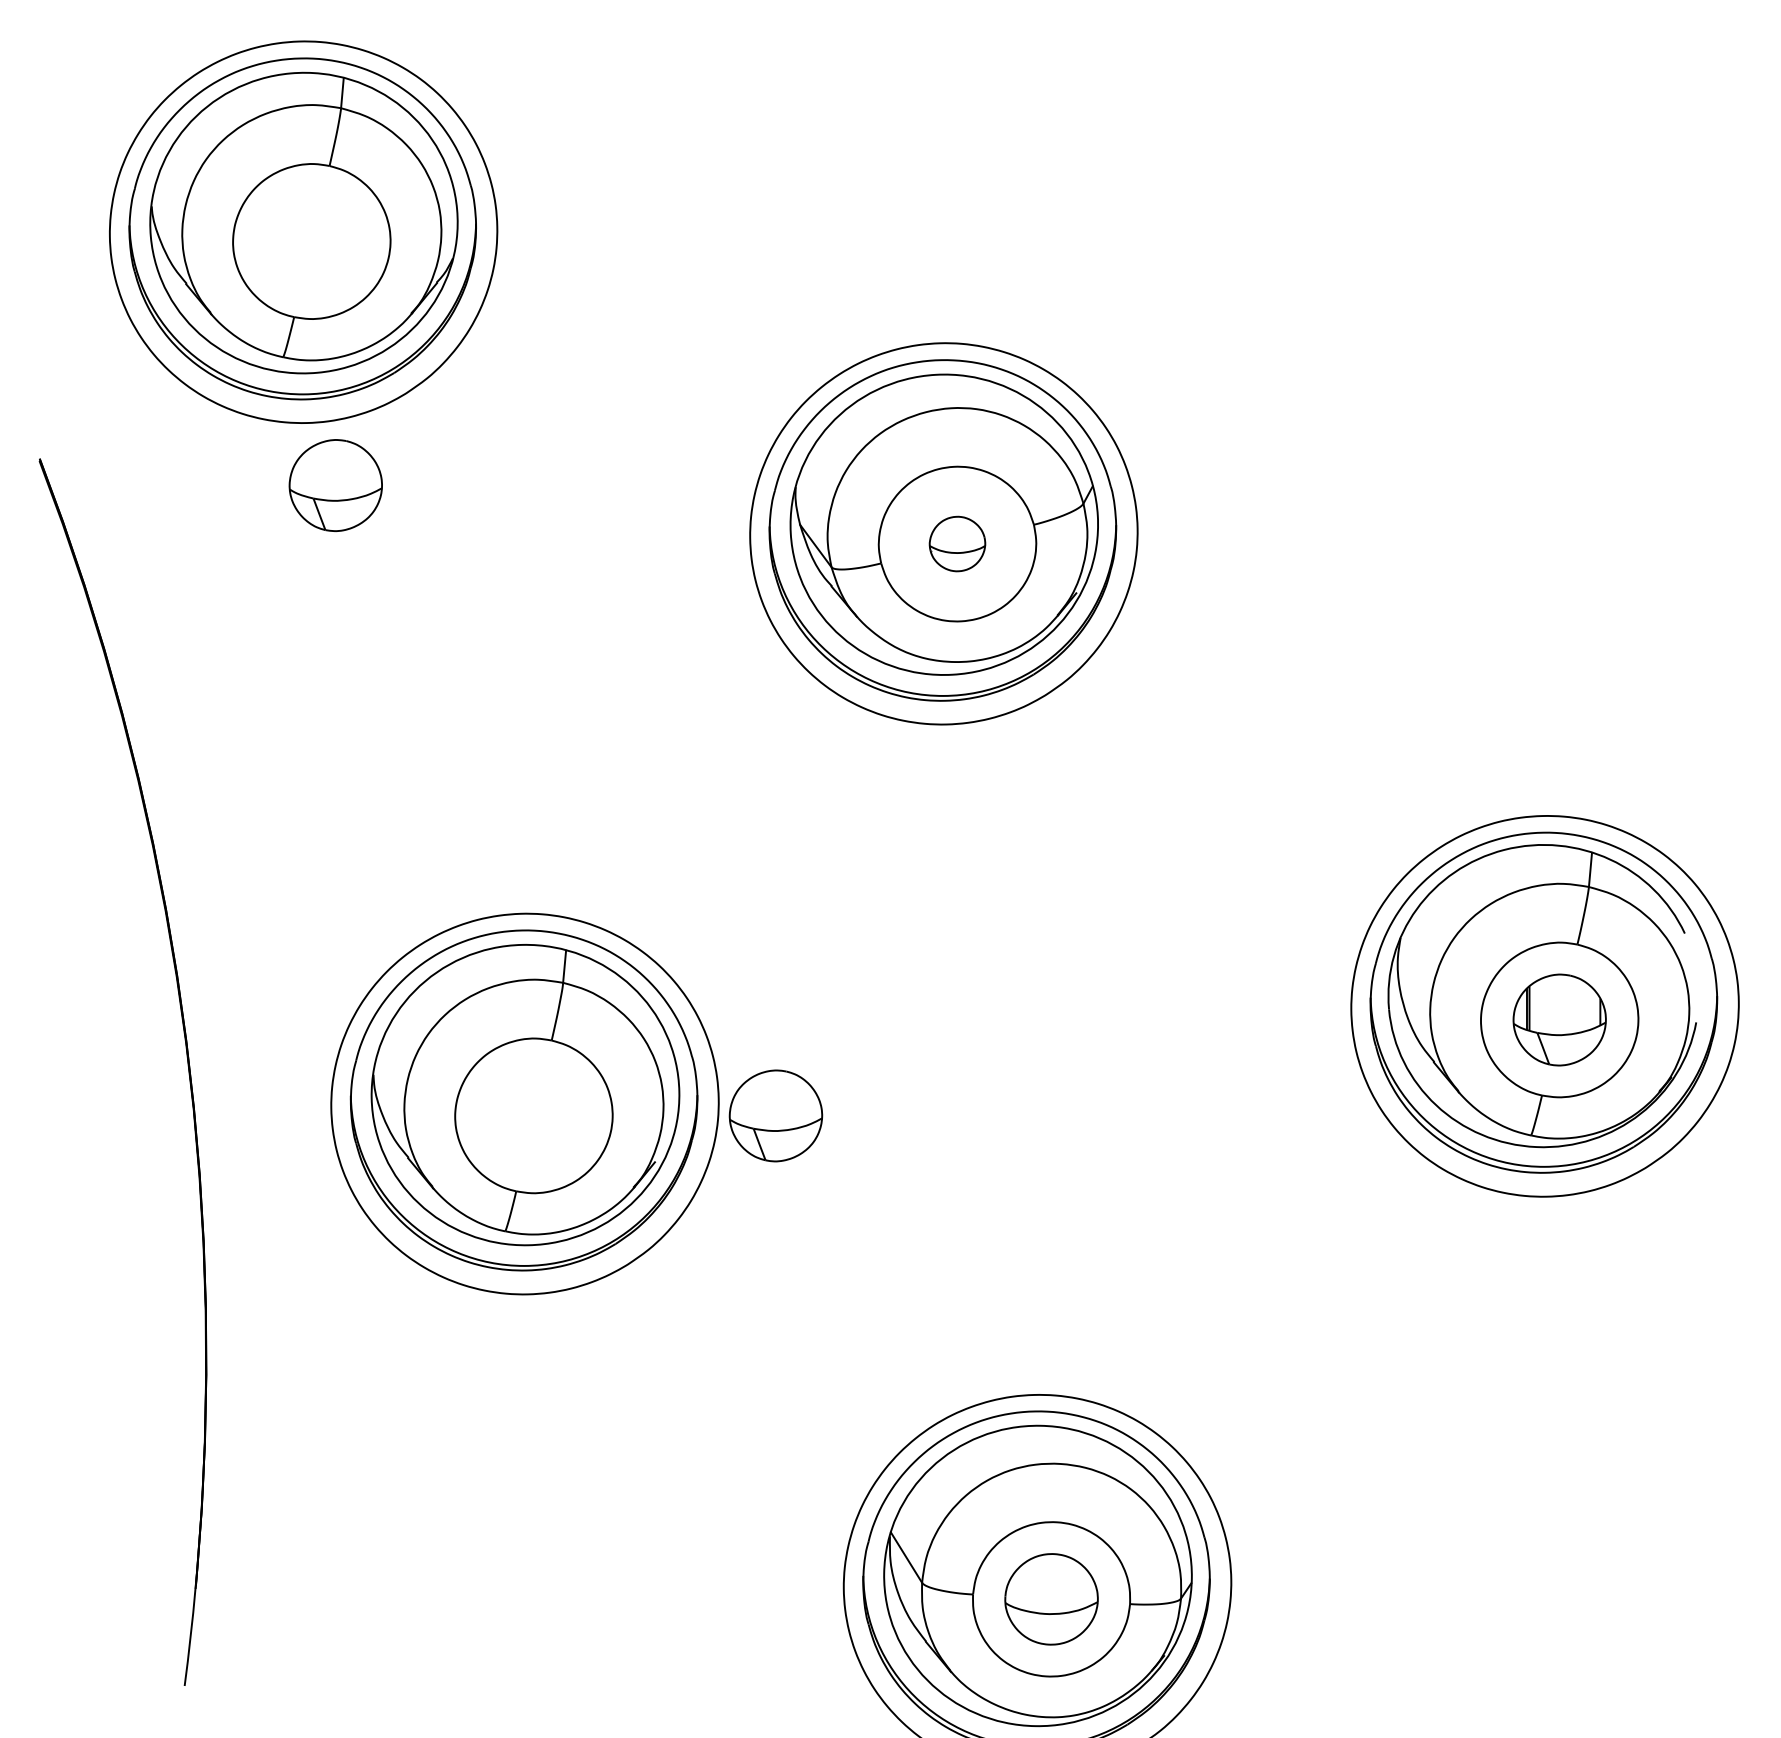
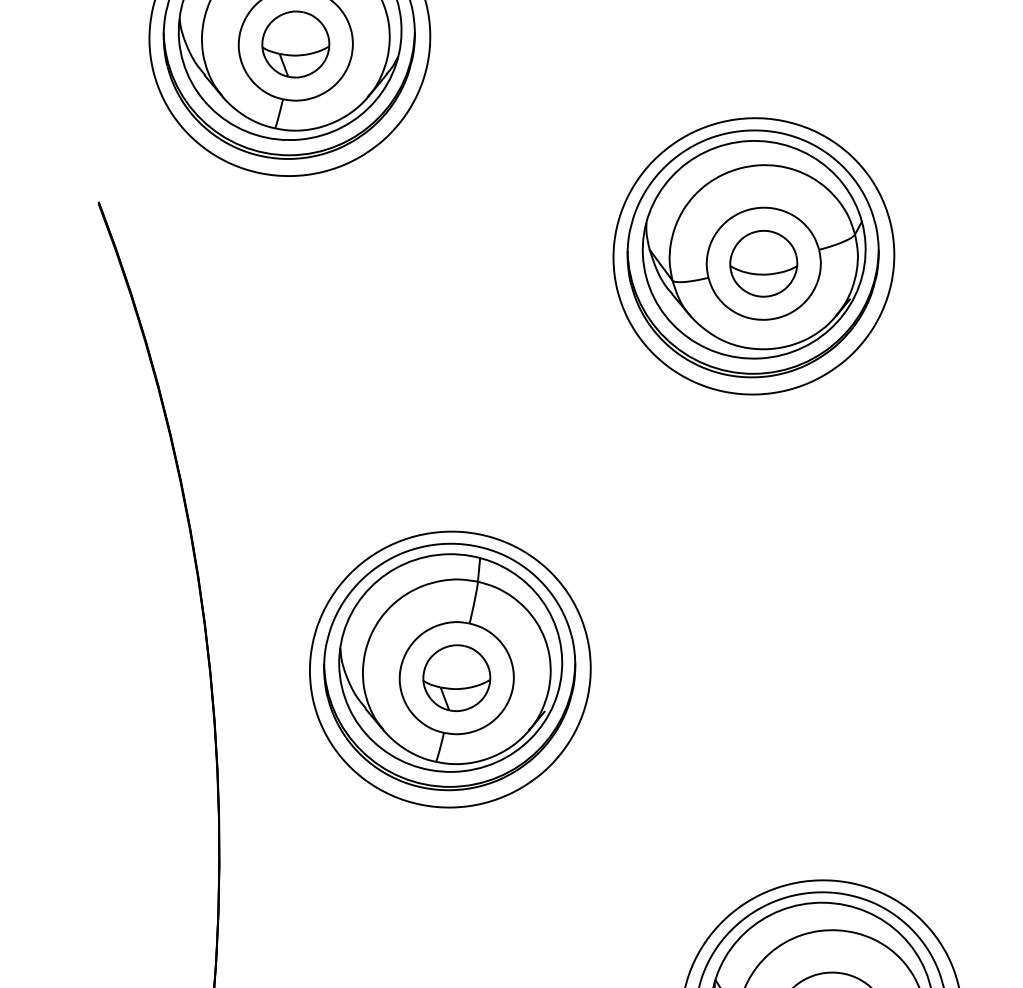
part: (335, 485) -> (295, 44), moved
part: (957, 543) -> (763, 263), size x1.67
part: (775, 1115) -> (456, 677), moved

